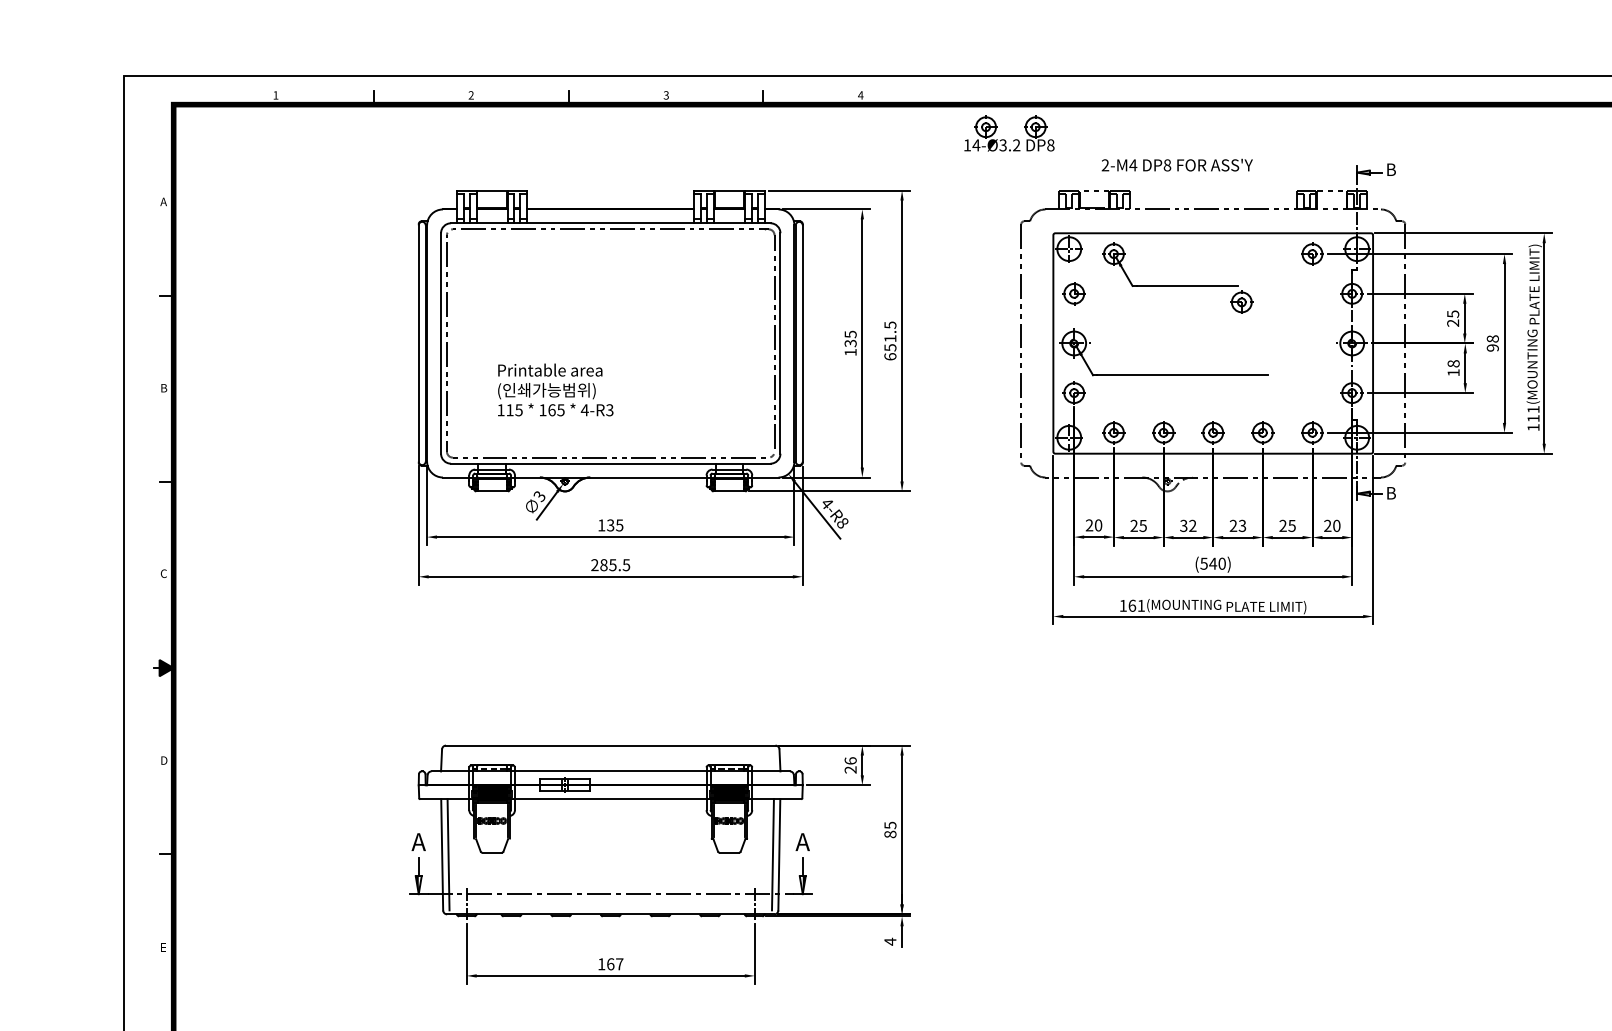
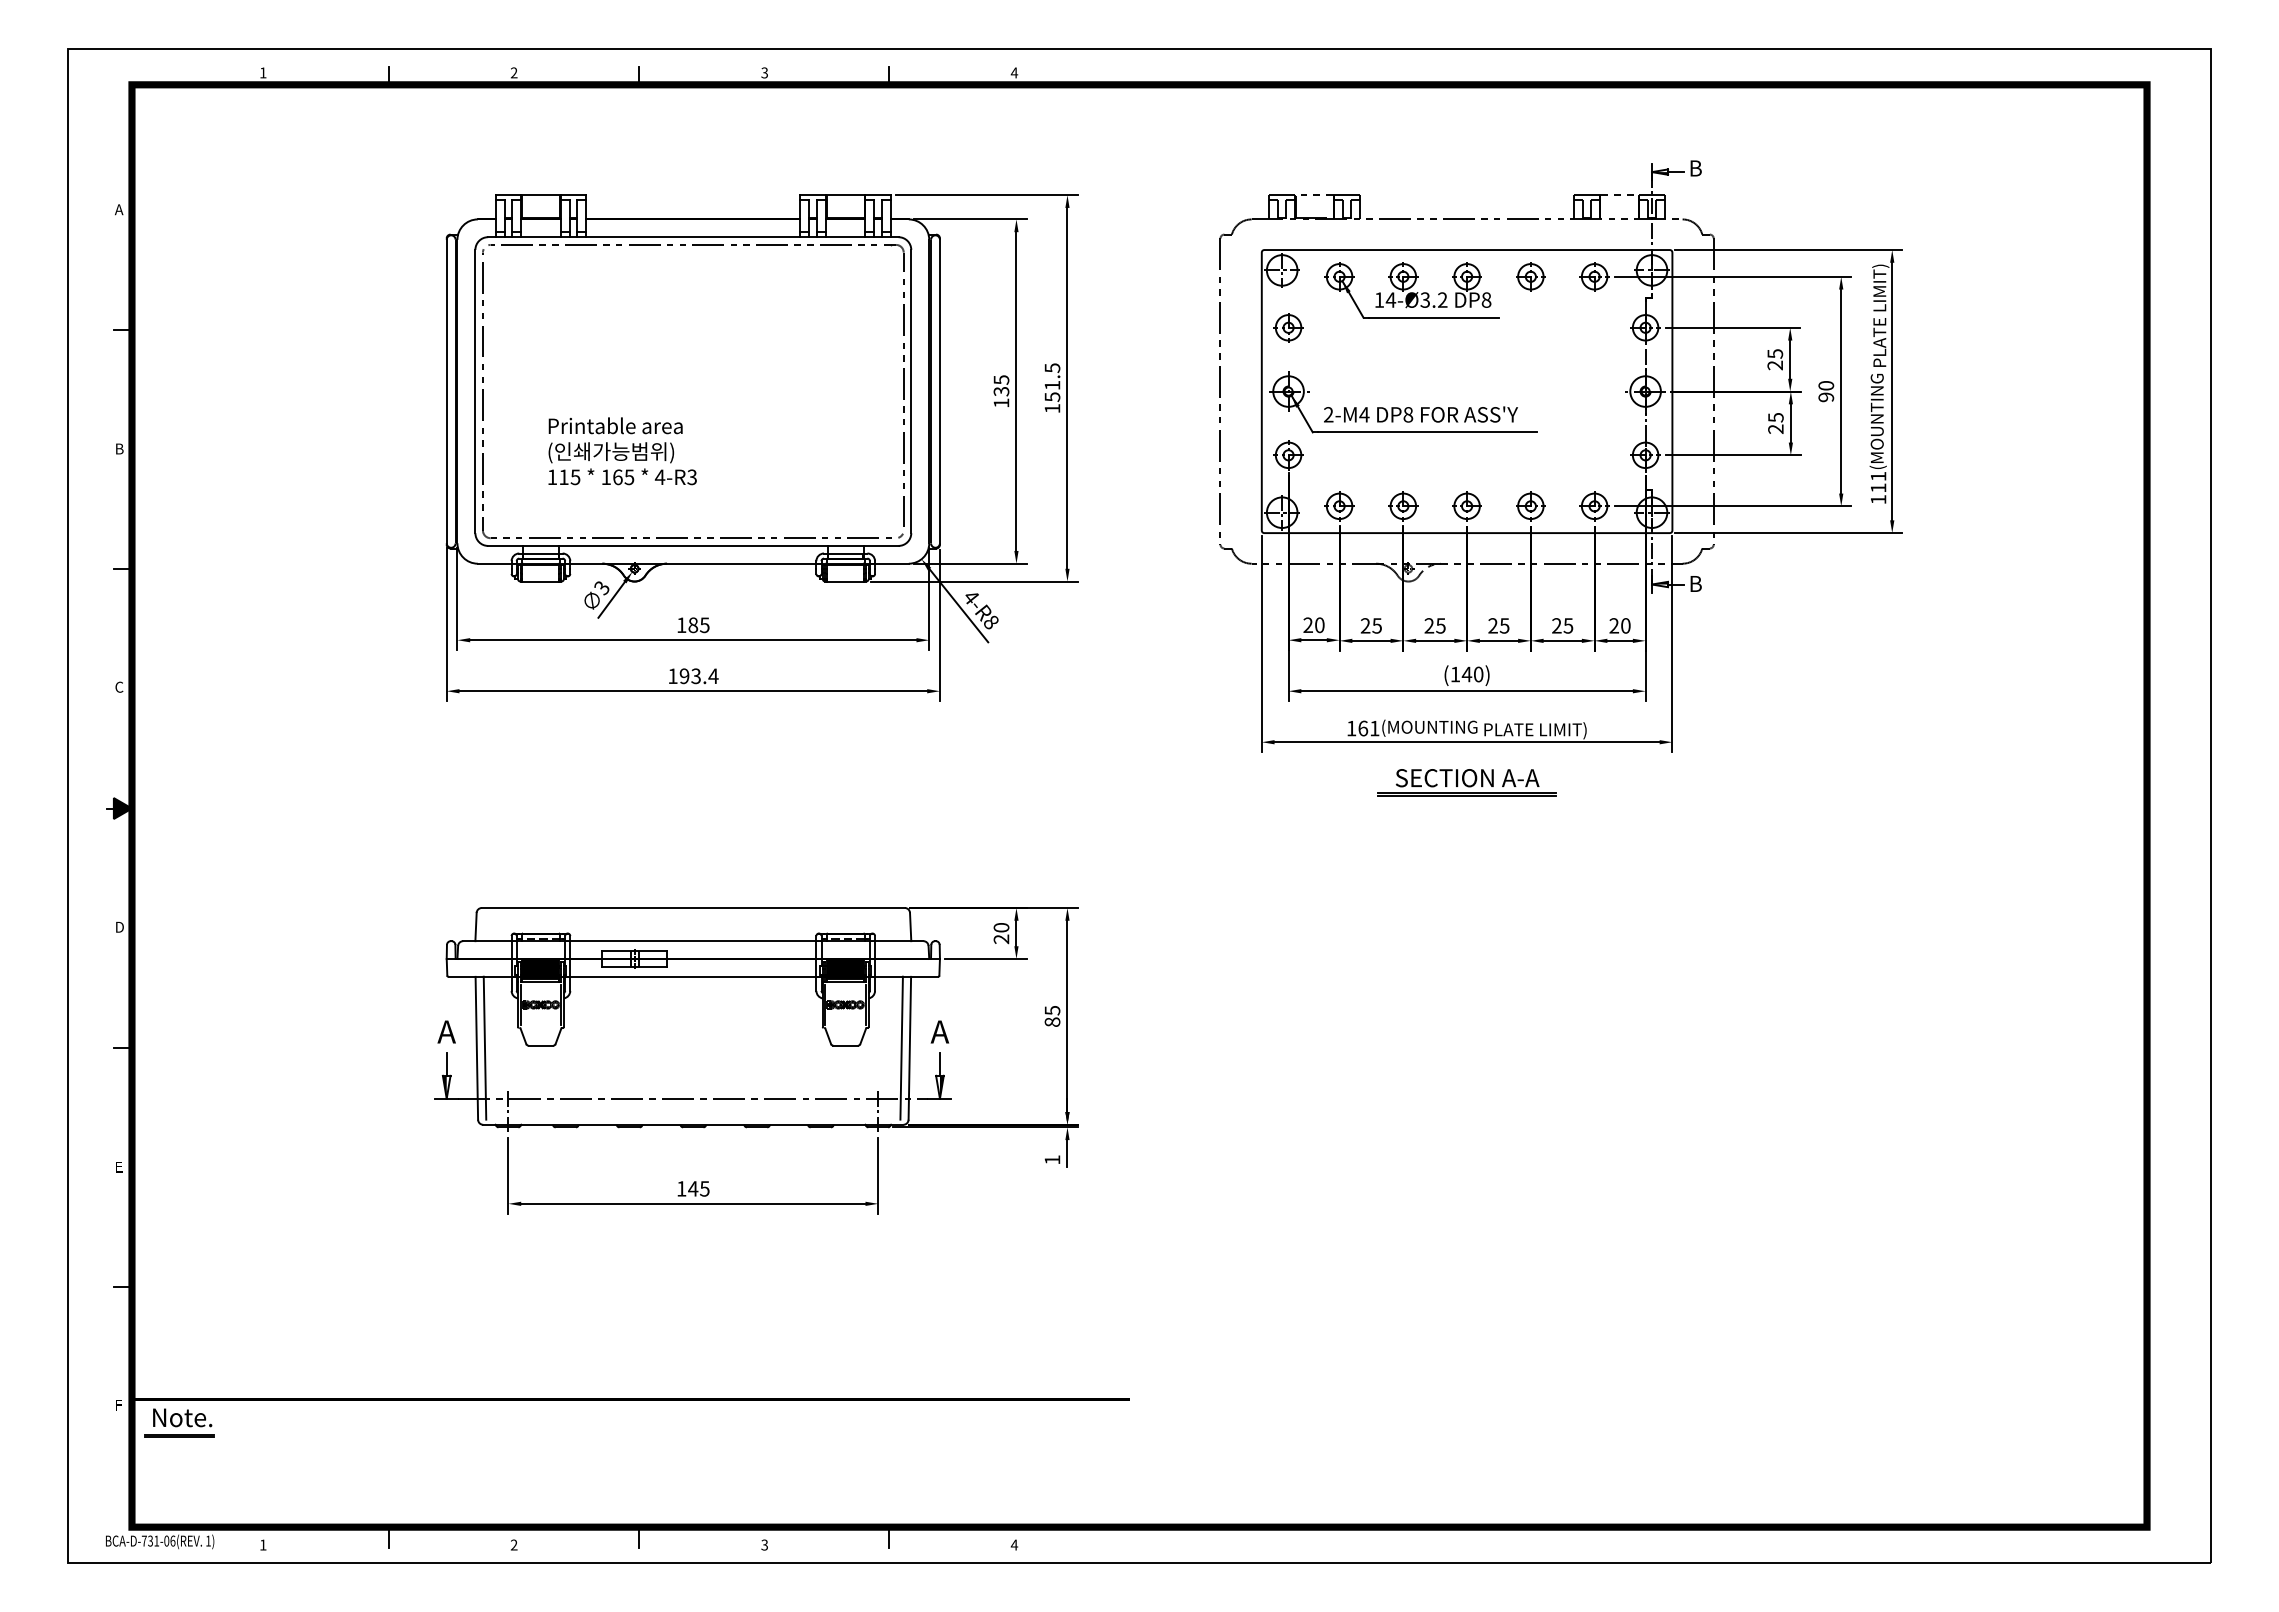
part: (1004, 139) -> (1427, 292), moved
text: (1176, 165) -> (1420, 414), moved
part: (1241, 302) -> (1530, 276), moved
text: (1493, 338) -> (1826, 385), 98 -> 90
text: (890, 356) -> (1052, 408), 651.5 -> 151.5
text: (1453, 367) -> (1775, 422), 18 -> 25
text: (610, 524) -> (693, 624), 135 -> 185
text: (1187, 525) -> (1434, 625), 32 -> 25
text: (1242, 525) -> (1504, 625), 23 -> 25
text: (1204, 563) -> (1455, 674), (540) -> (140)
text: (610, 565) -> (693, 676), 285.5 -> 193.4
part: (1212, 647) -> (1466, 782), added
text: (850, 760) -> (1001, 927), 26 -> 20
text: (890, 941) -> (1052, 1159), 4 -> 1
text: (614, 963) -> (698, 1188), 167 -> 145

